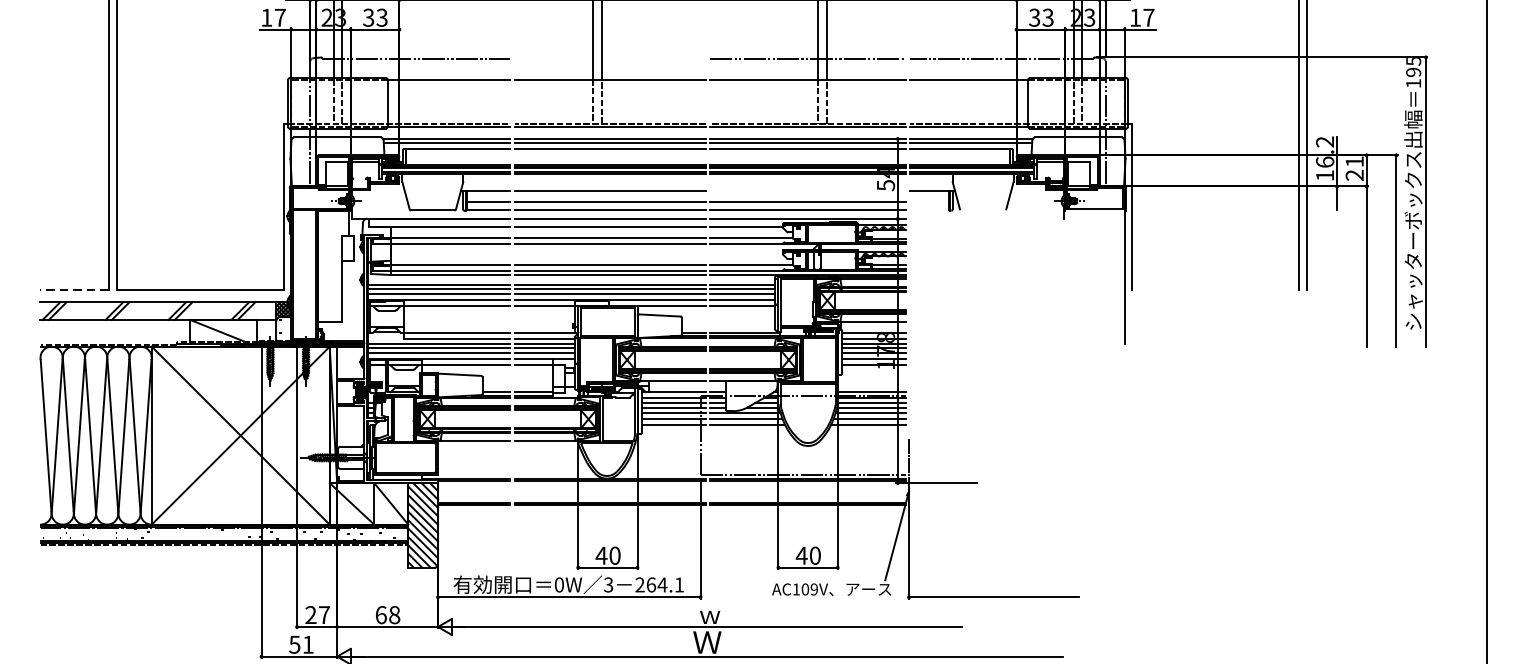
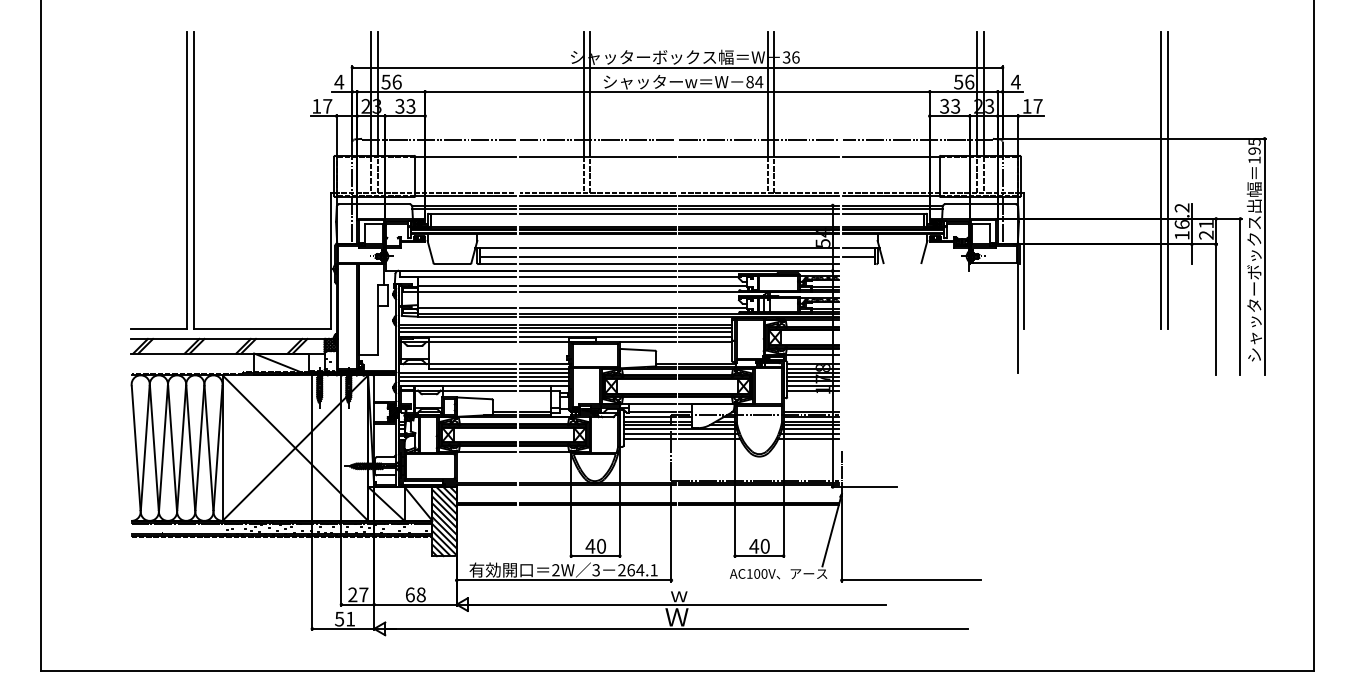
line: (610, 59) -> (597, 140), added
line: (808, 191) -> (759, 248), added
line: (929, 202) -> (858, 257), added
line: (74, 290) -> (159, 329), dashed -> solid
text: (558, 585) -> (555, 570), 0W -> 2W
text: (814, 588) -> (764, 573), AC109V -> AC100V

